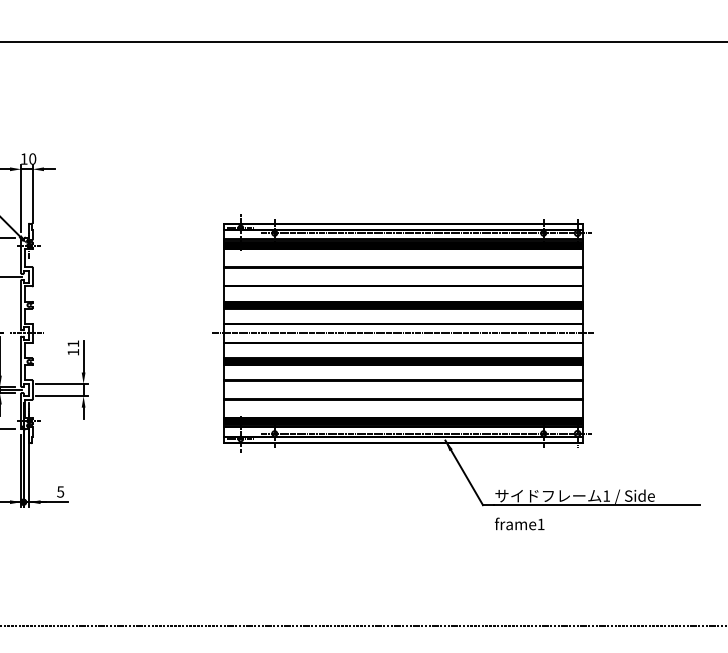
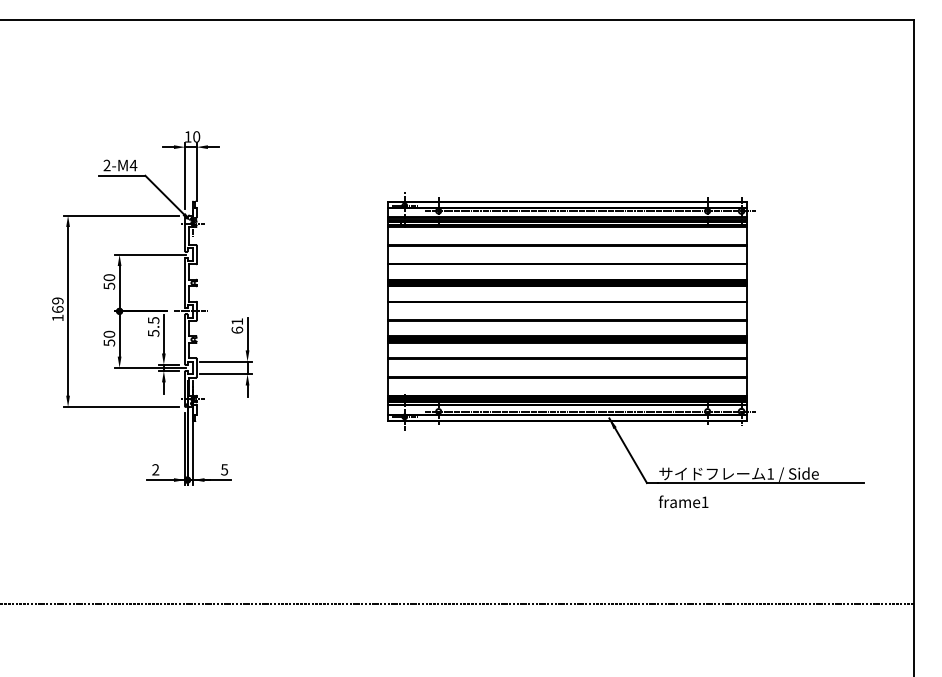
line: (403, 333) -> (567, 311), removed
text: (73, 351) -> (237, 329), 11 -> 61

